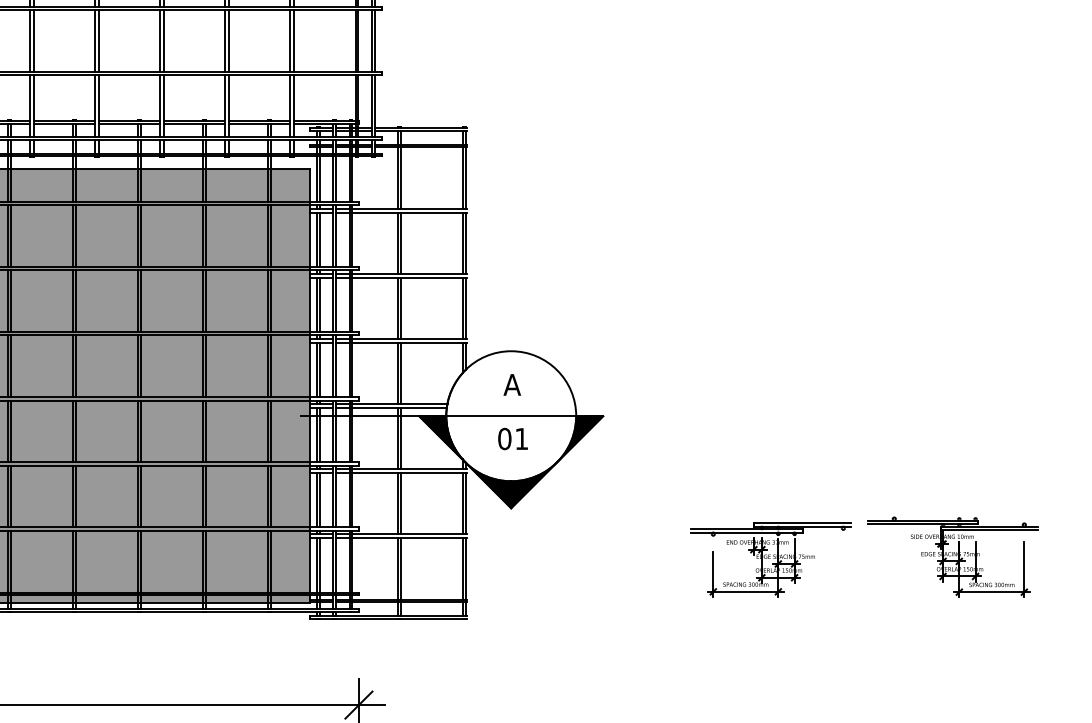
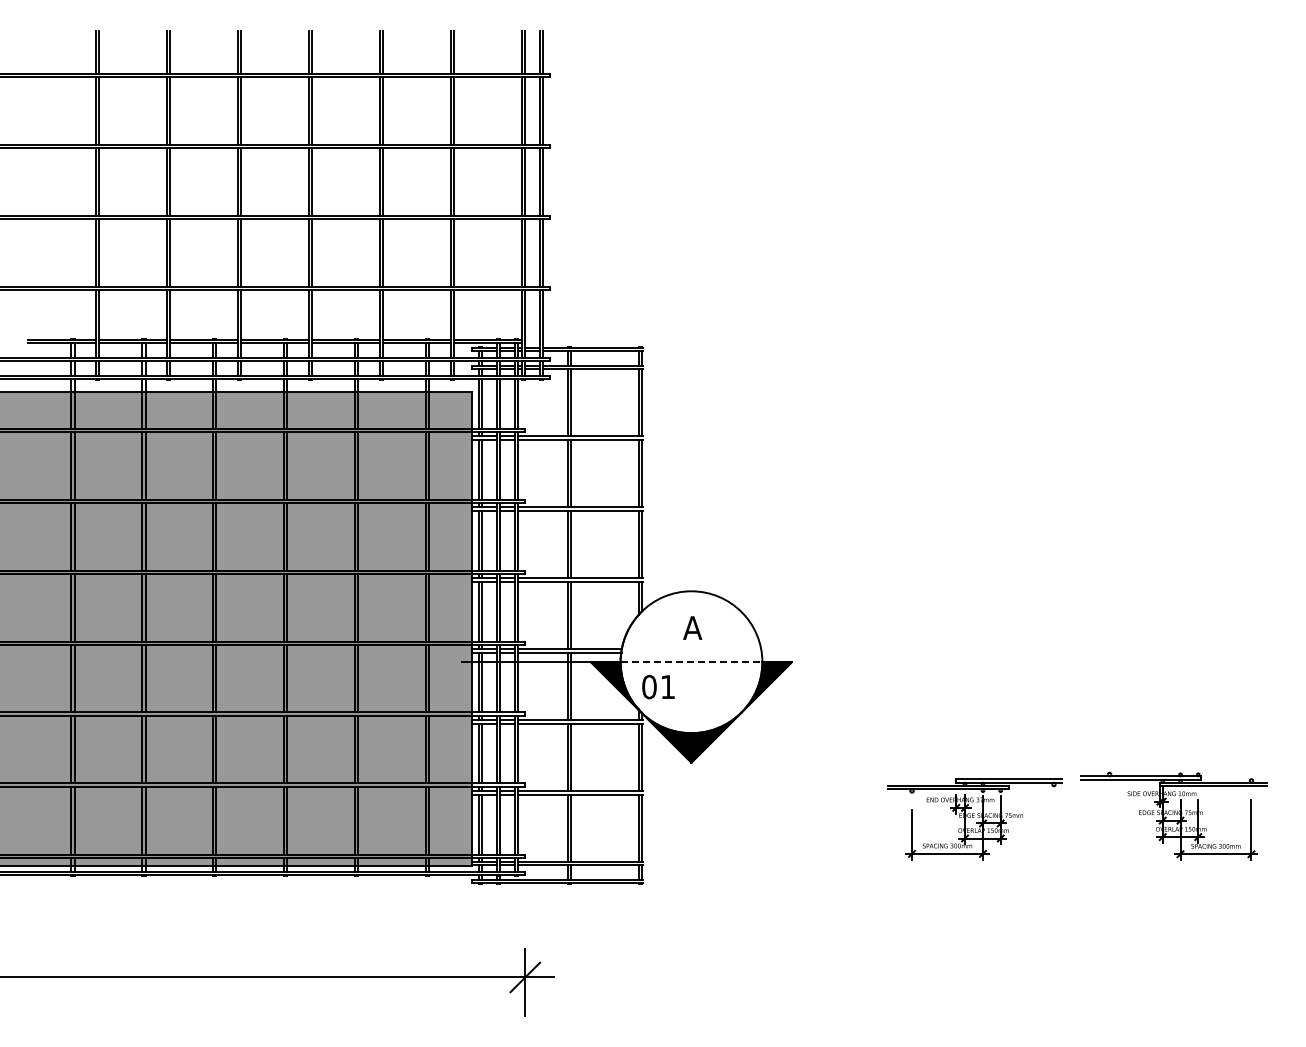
line: (511, 416) -> (691, 662), solid -> dashed
text: (513, 439) -> (658, 687), moved

